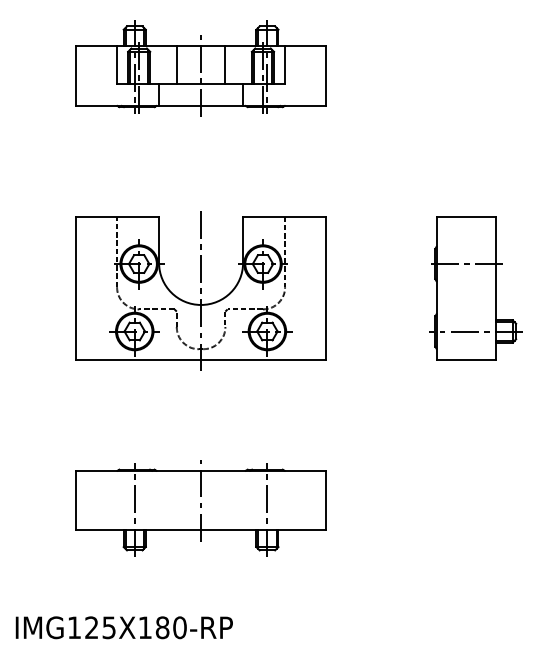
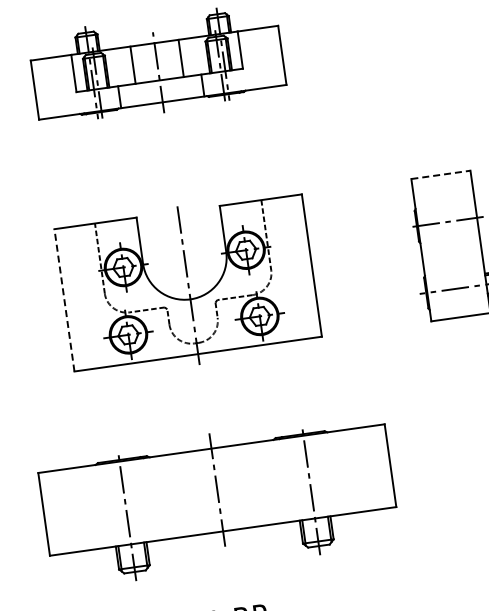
line: (466, 216) -> (441, 174), solid -> dashed
line: (76, 288) -> (64, 300), solid -> dashed
part: (200, 508) -> (218, 501), size x1.4

